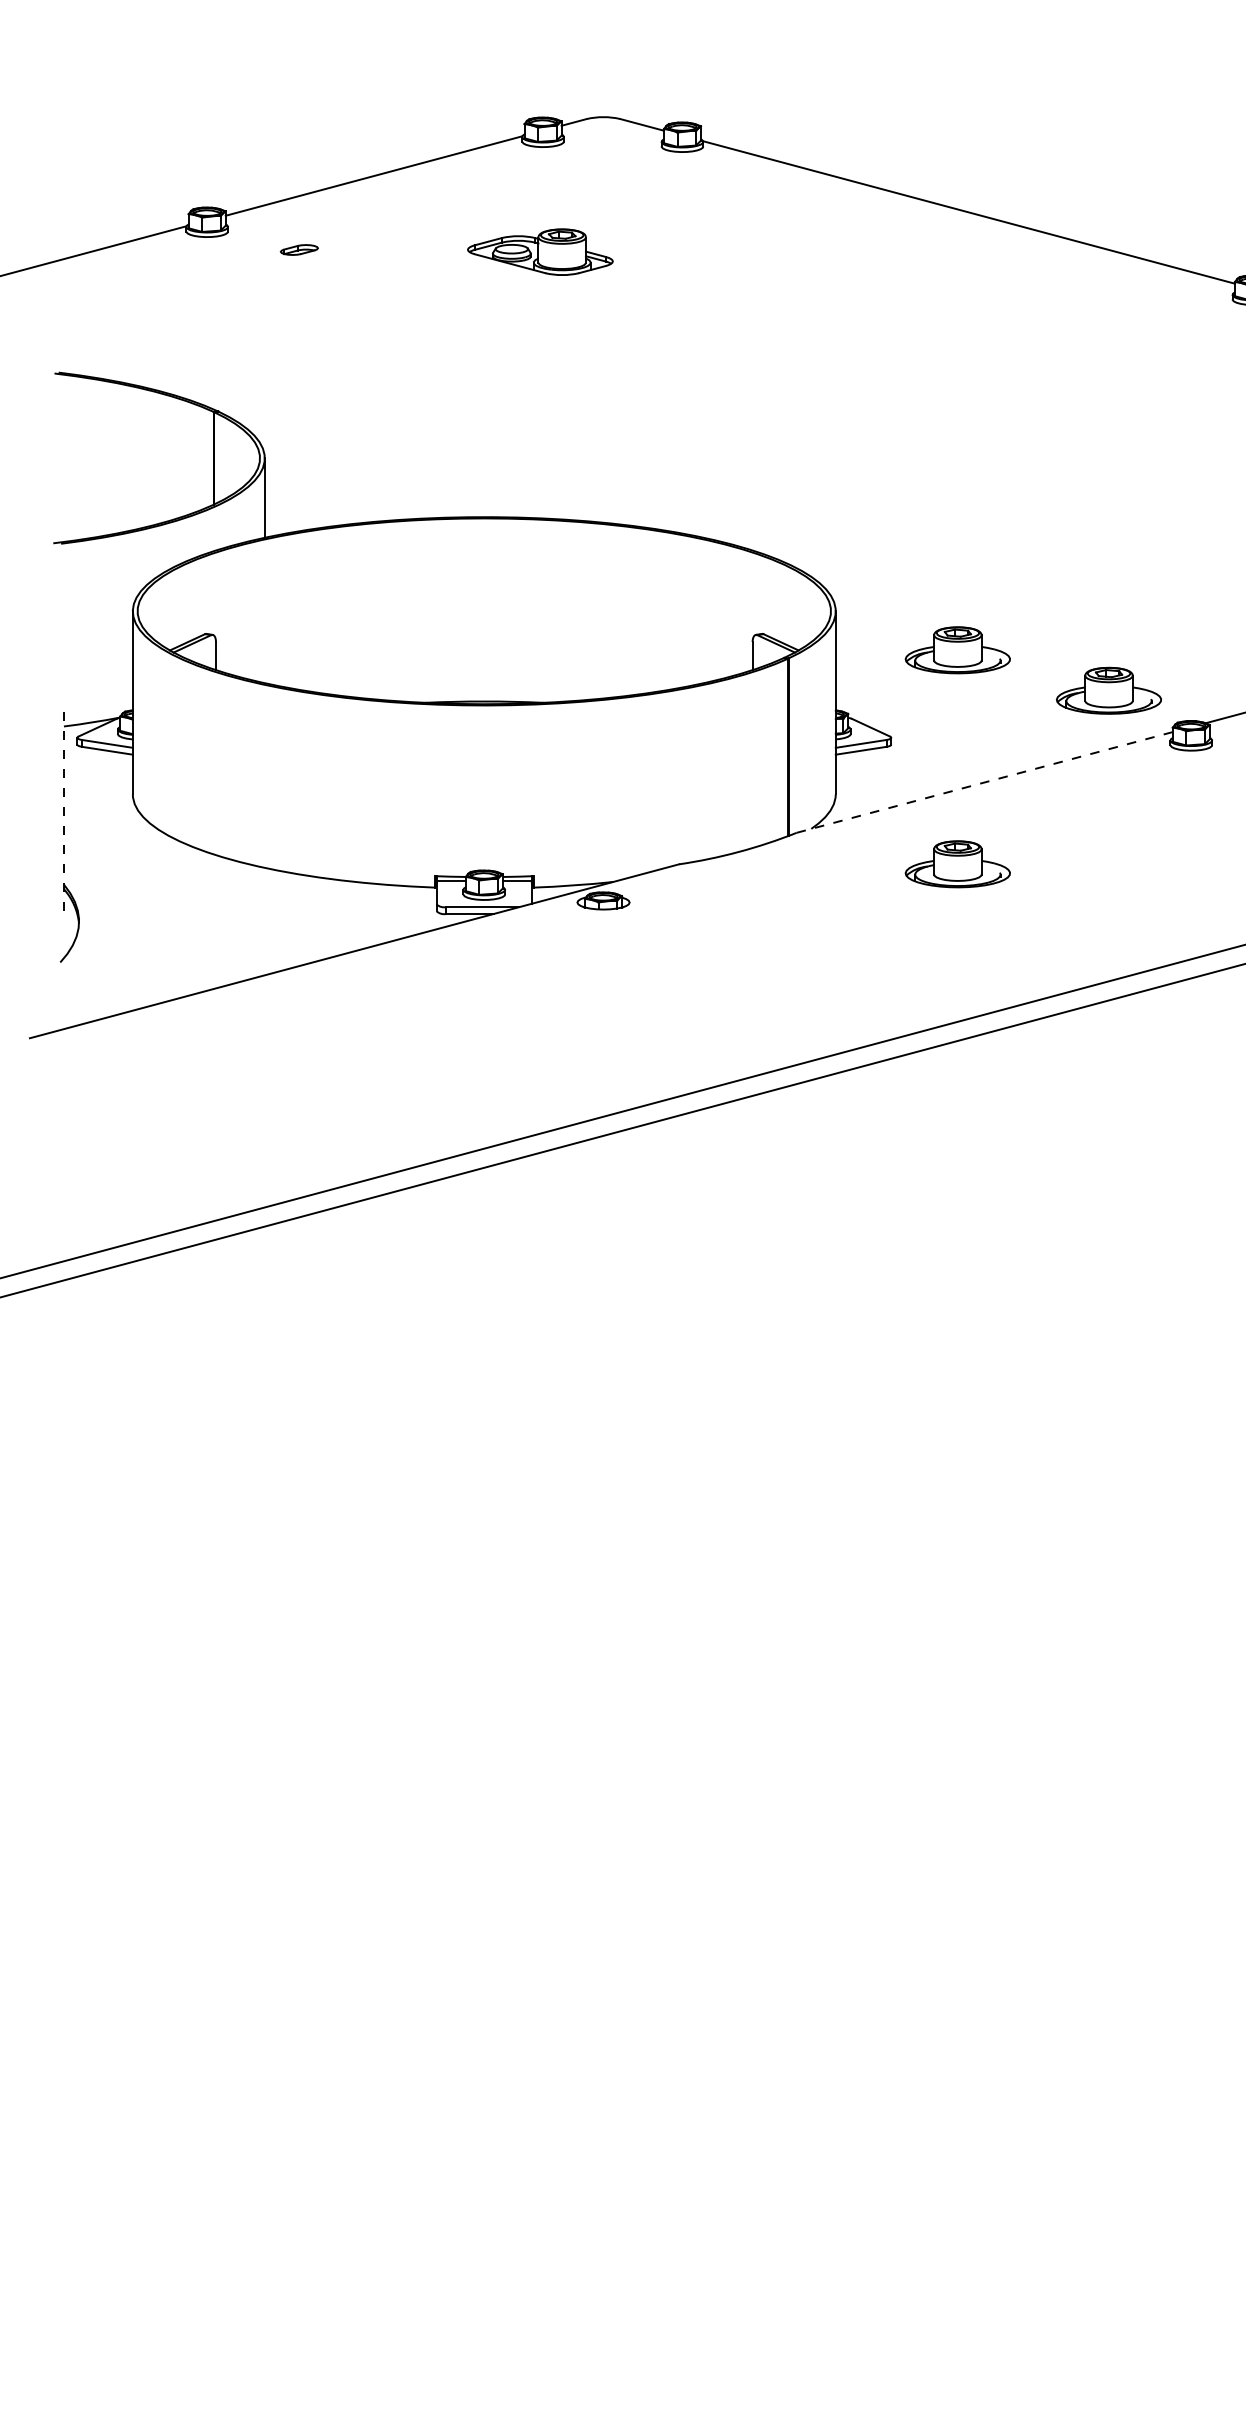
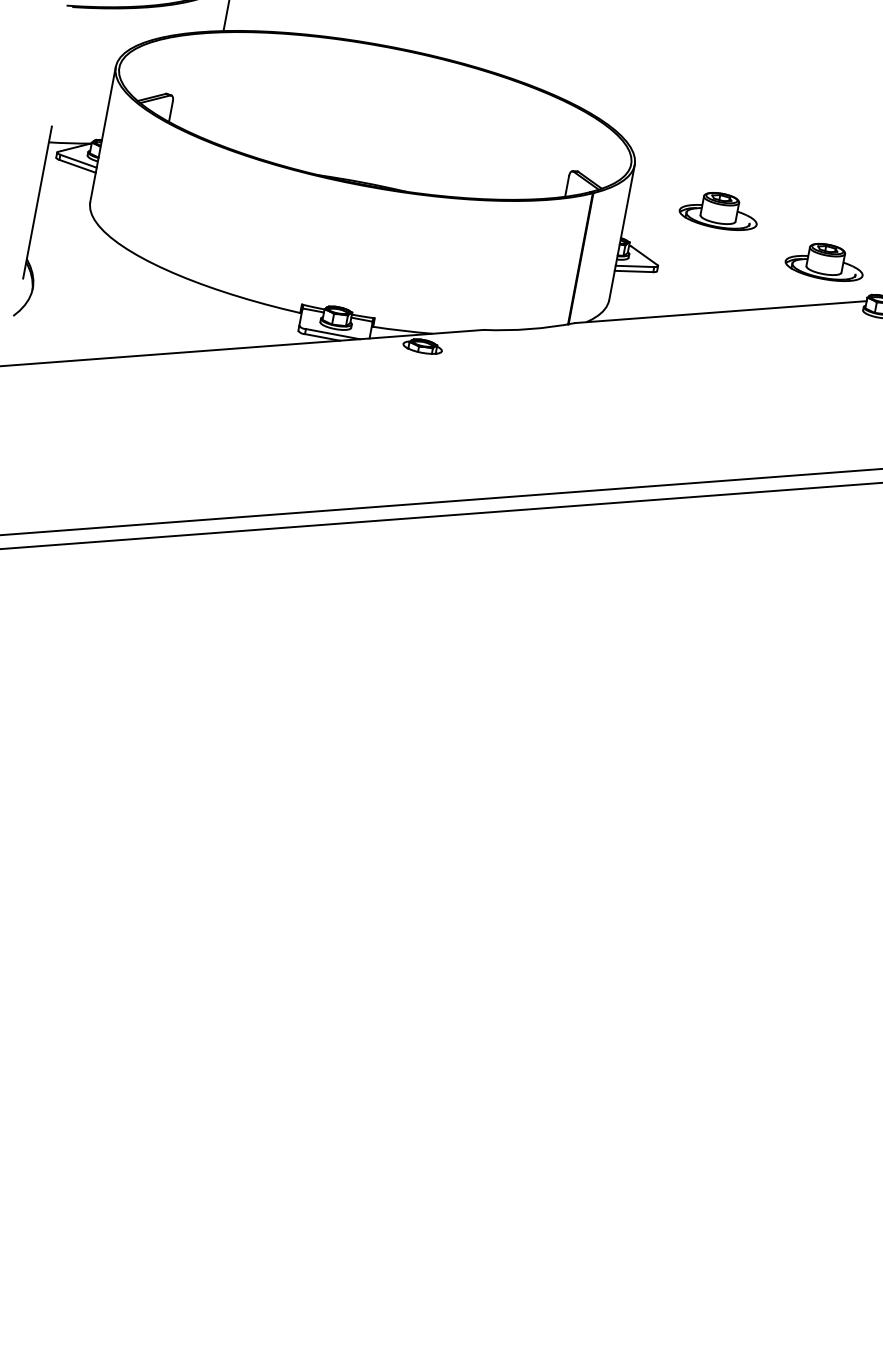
line: (984, 782) -> (720, 312), dashed -> solid
line: (63, 808) -> (37, 202), dashed -> solid
part: (957, 864) -> (689, 368), removed

